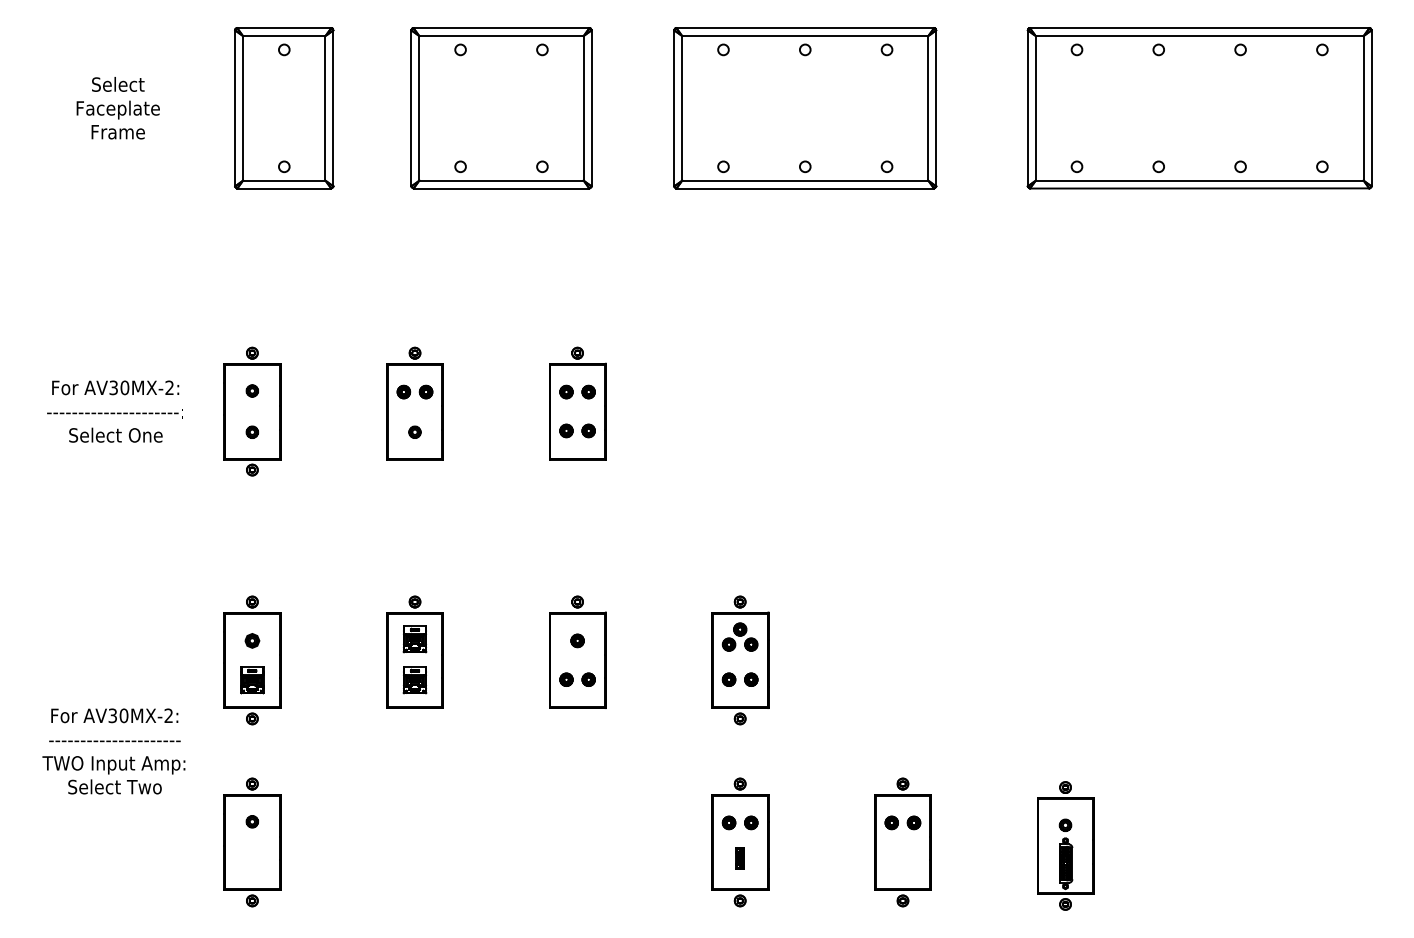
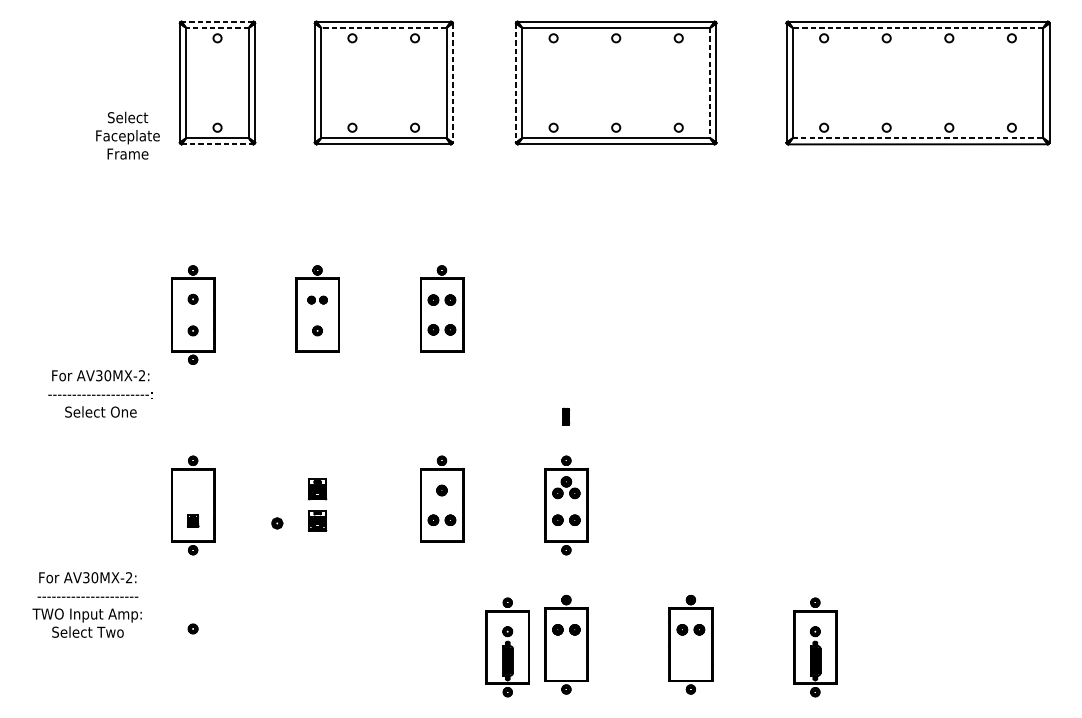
line: (283, 28) -> (216, 21), solid -> dashed
line: (283, 36) -> (216, 28), solid -> dashed
line: (501, 36) -> (383, 28), solid -> dashed
line: (1199, 36) -> (917, 28), solid -> dashed
text: (117, 108) -> (127, 135), moved
line: (591, 108) -> (452, 83), solid -> dashed
line: (674, 108) -> (516, 83), solid -> dashed
line: (928, 108) -> (710, 83), solid -> dashed
line: (1199, 180) -> (917, 138), solid -> dashed
line: (284, 188) -> (217, 144), solid -> dashed
part: (414, 391) -> (317, 299), size x0.7
text: (114, 411) -> (99, 393), moved
part: (252, 640) -> (277, 523), moved
part: (414, 651) -> (317, 498), removed
part: (252, 680) -> (193, 520), size x0.6
text: (113, 751) -> (86, 605), moved
part: (252, 842) -> (193, 644), removed
part: (663, 845) -> (507, 647), added
part: (739, 858) -> (565, 416), moved

